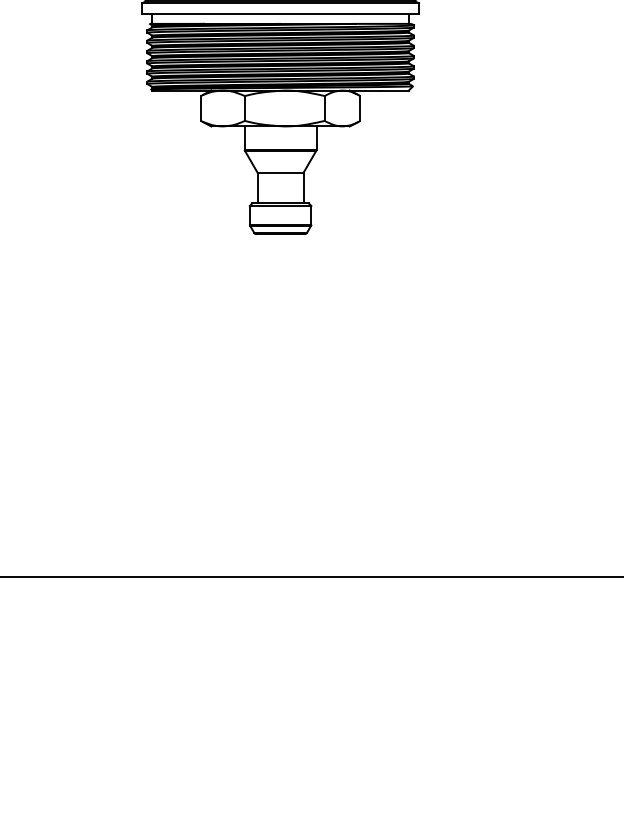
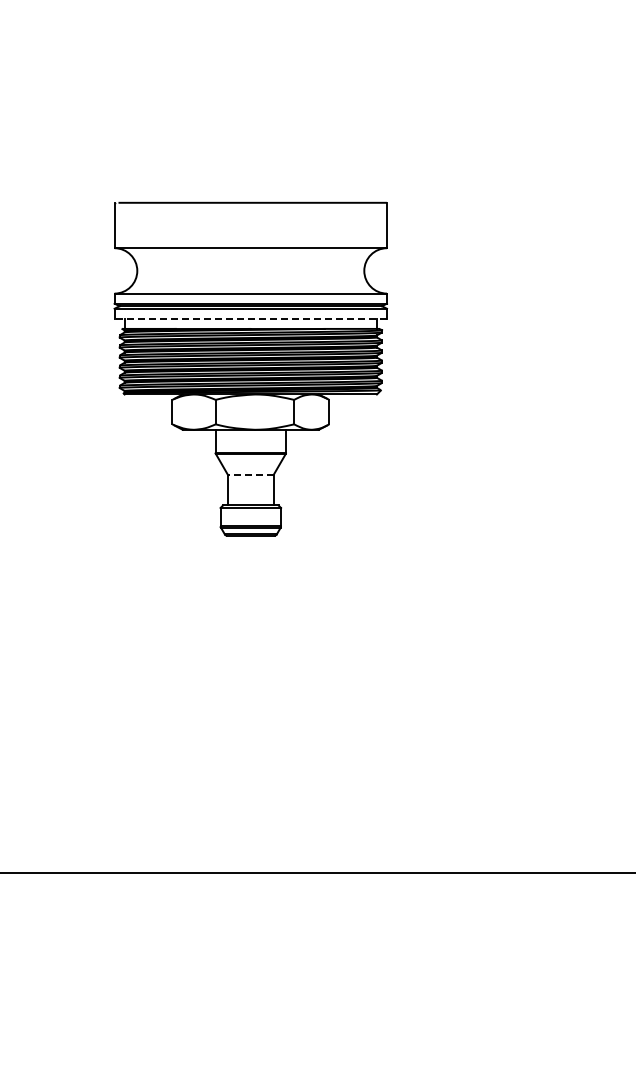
line: (280, 13) -> (250, 318), solid -> dashed
line: (280, 172) -> (250, 475), solid -> dashed

